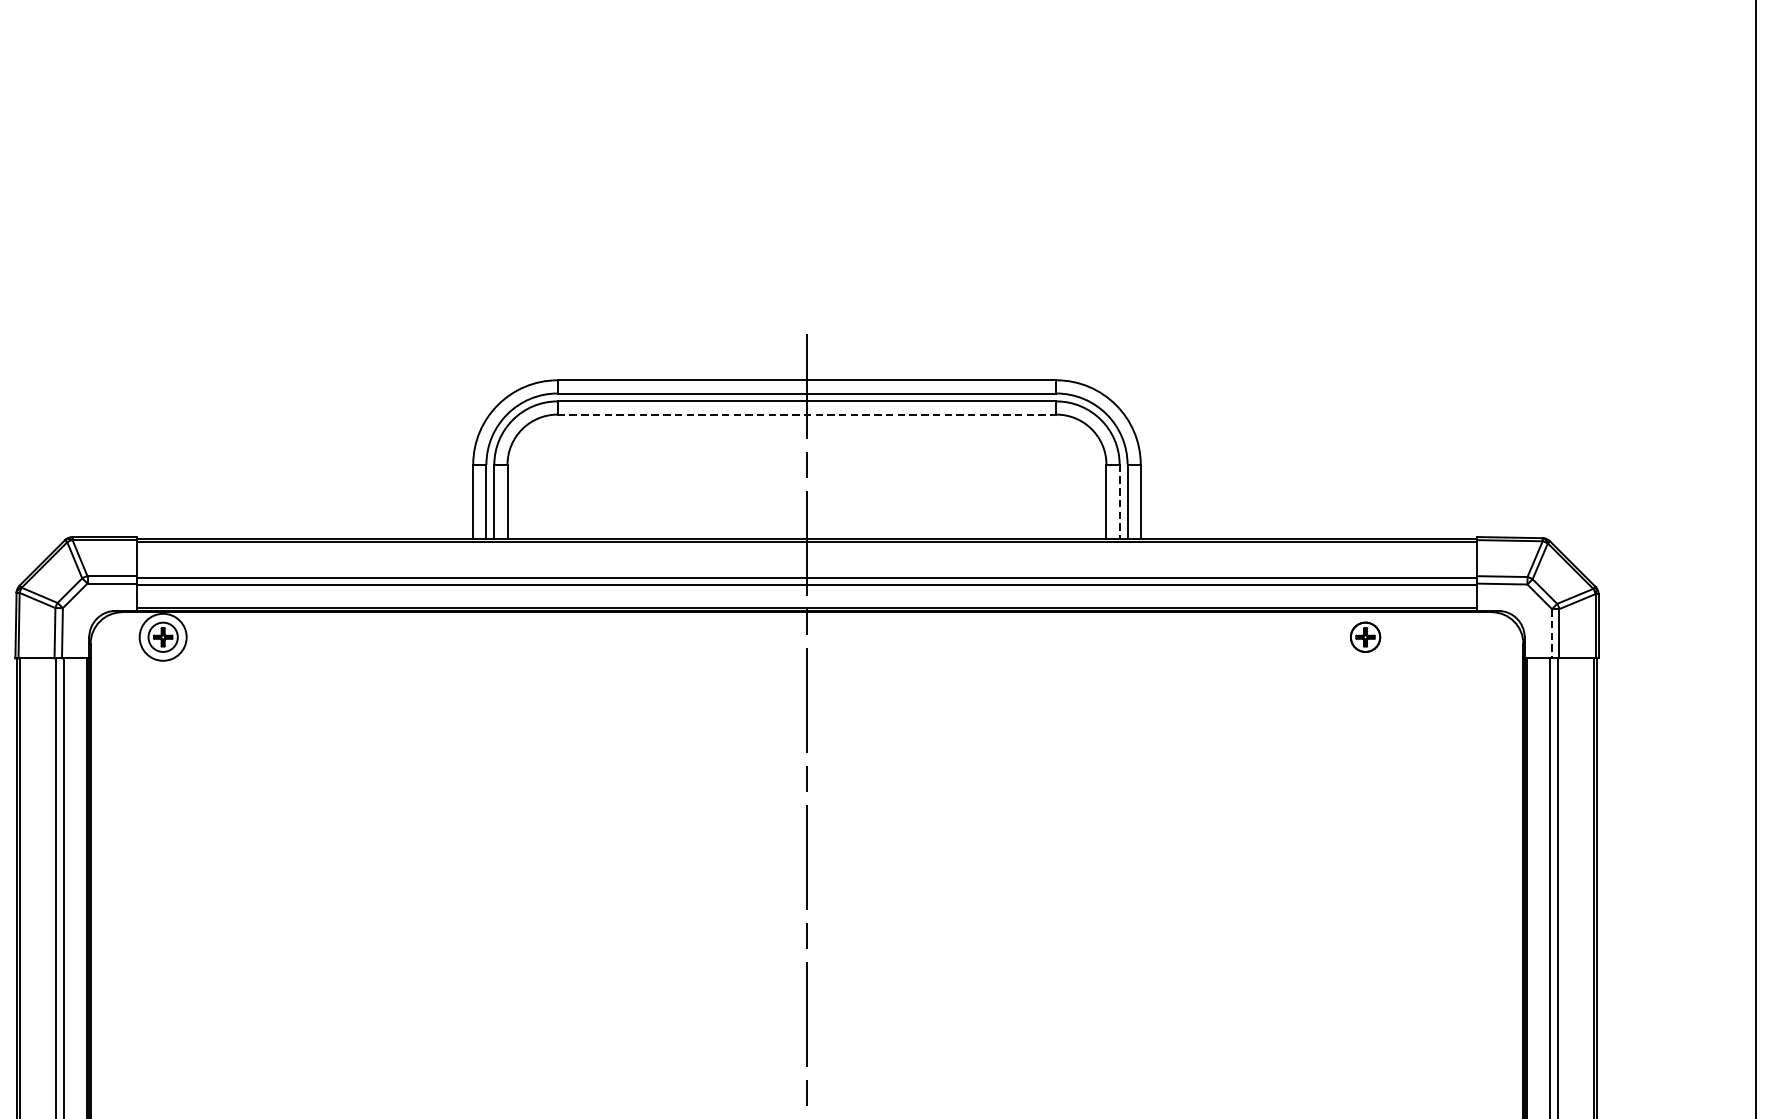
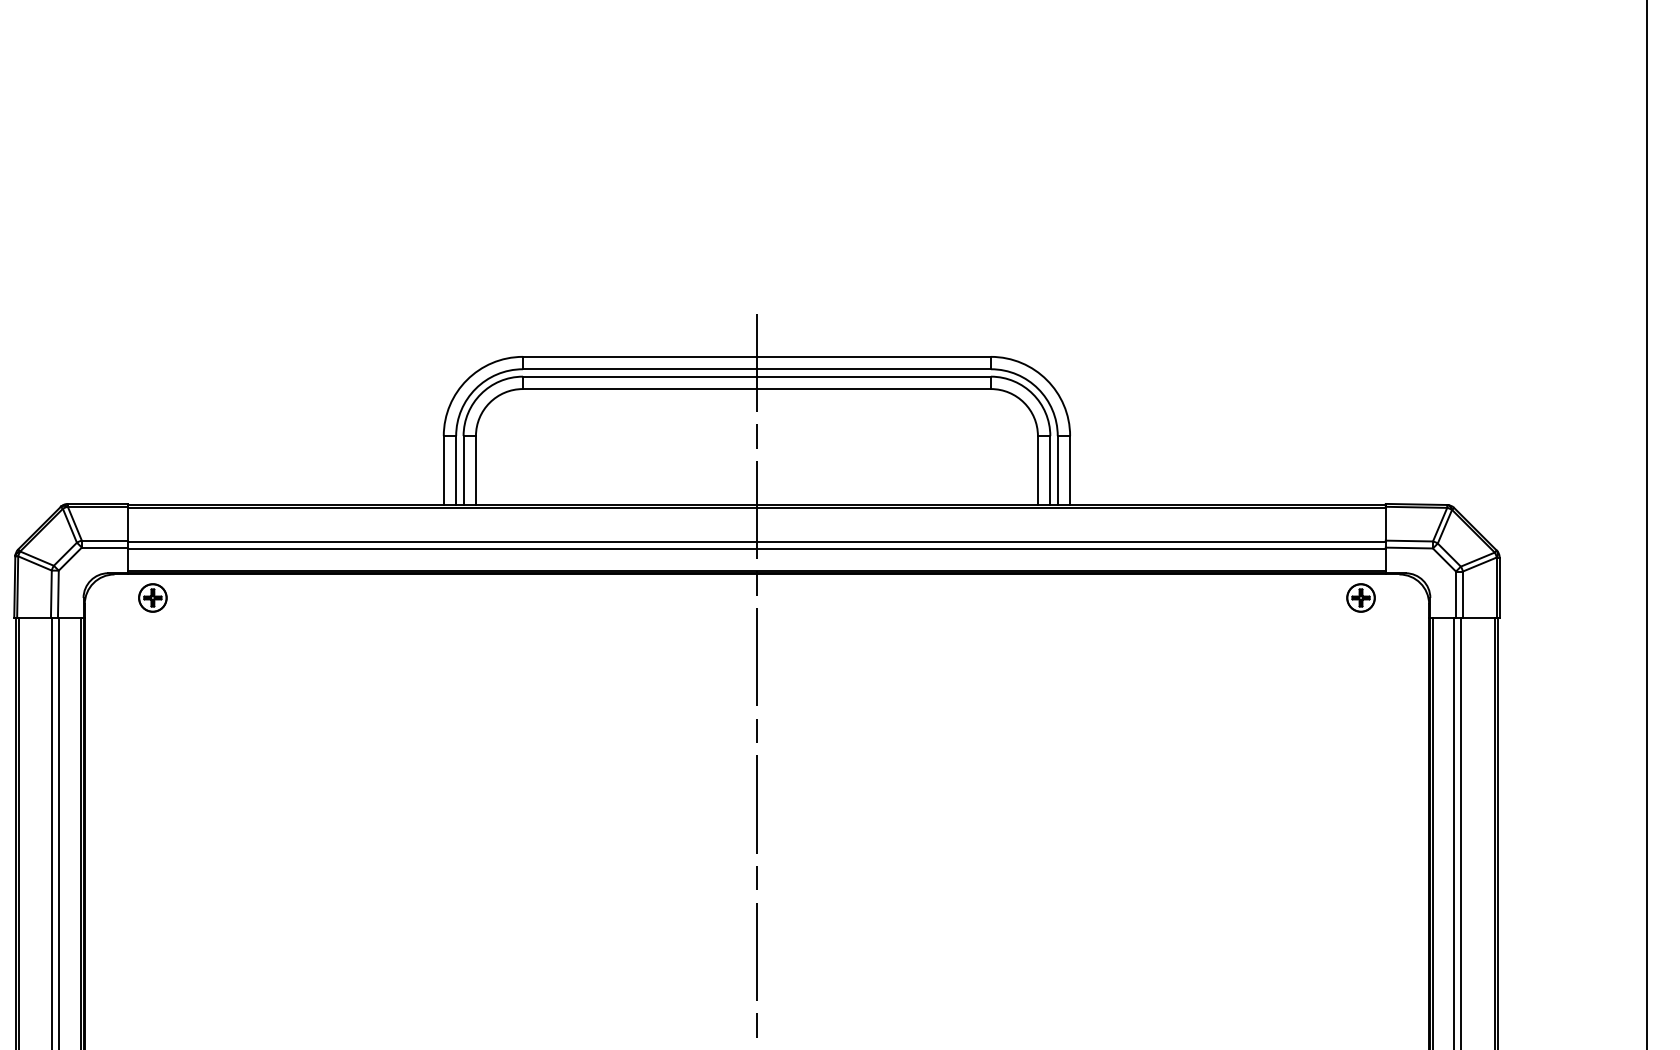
line: (806, 415) -> (756, 389), dashed -> solid
line: (1119, 501) -> (1050, 470), dashed -> solid
line: (1552, 634) -> (1456, 595), dashed -> solid
circle: (162, 636) -> (152, 597), size x0.62
part: (1364, 636) -> (1360, 597), moved

